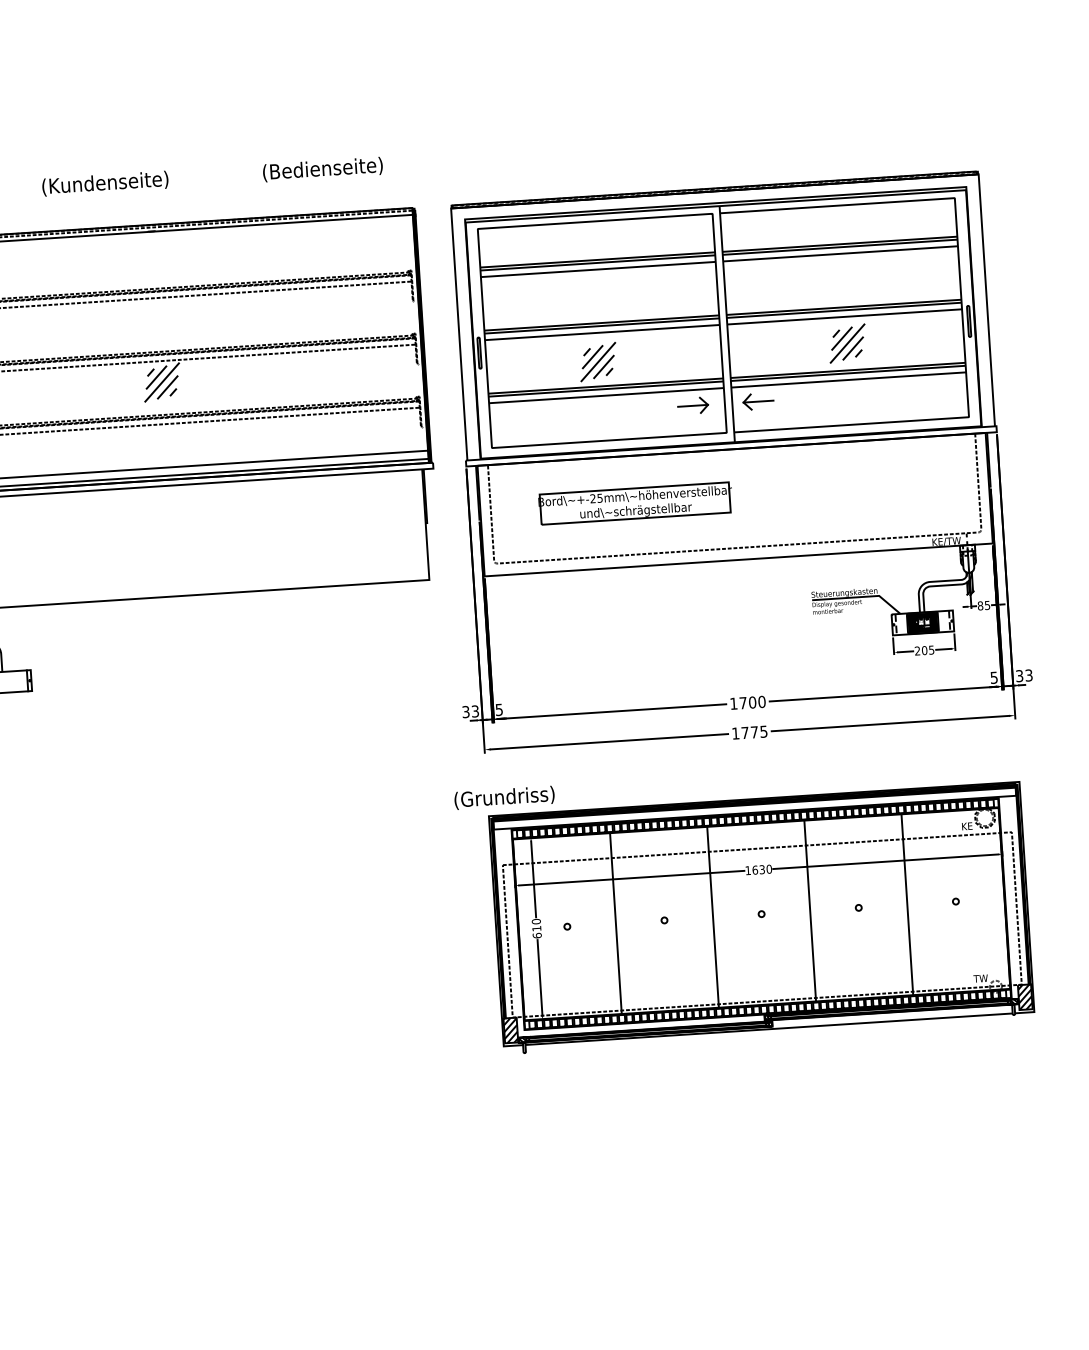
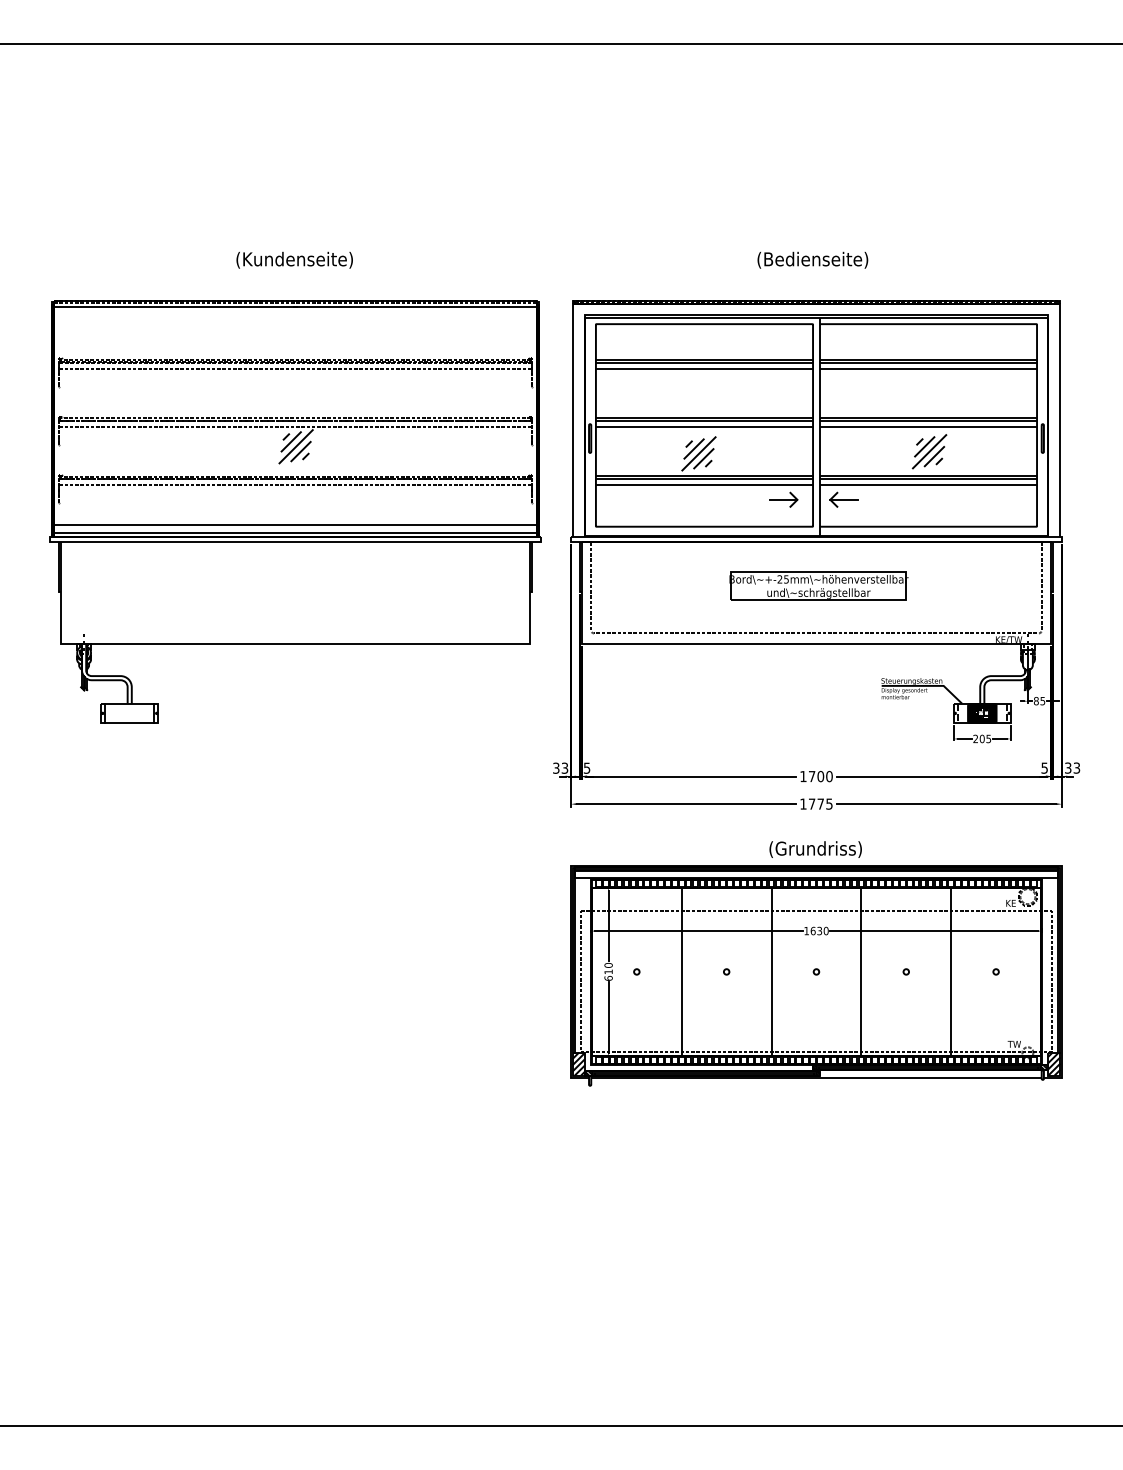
text: (322, 168) -> (812, 259), moved
text: (105, 182) -> (294, 259), moved
part: (635, 502) -> (818, 585), moved
text: (504, 797) -> (815, 849), moved

